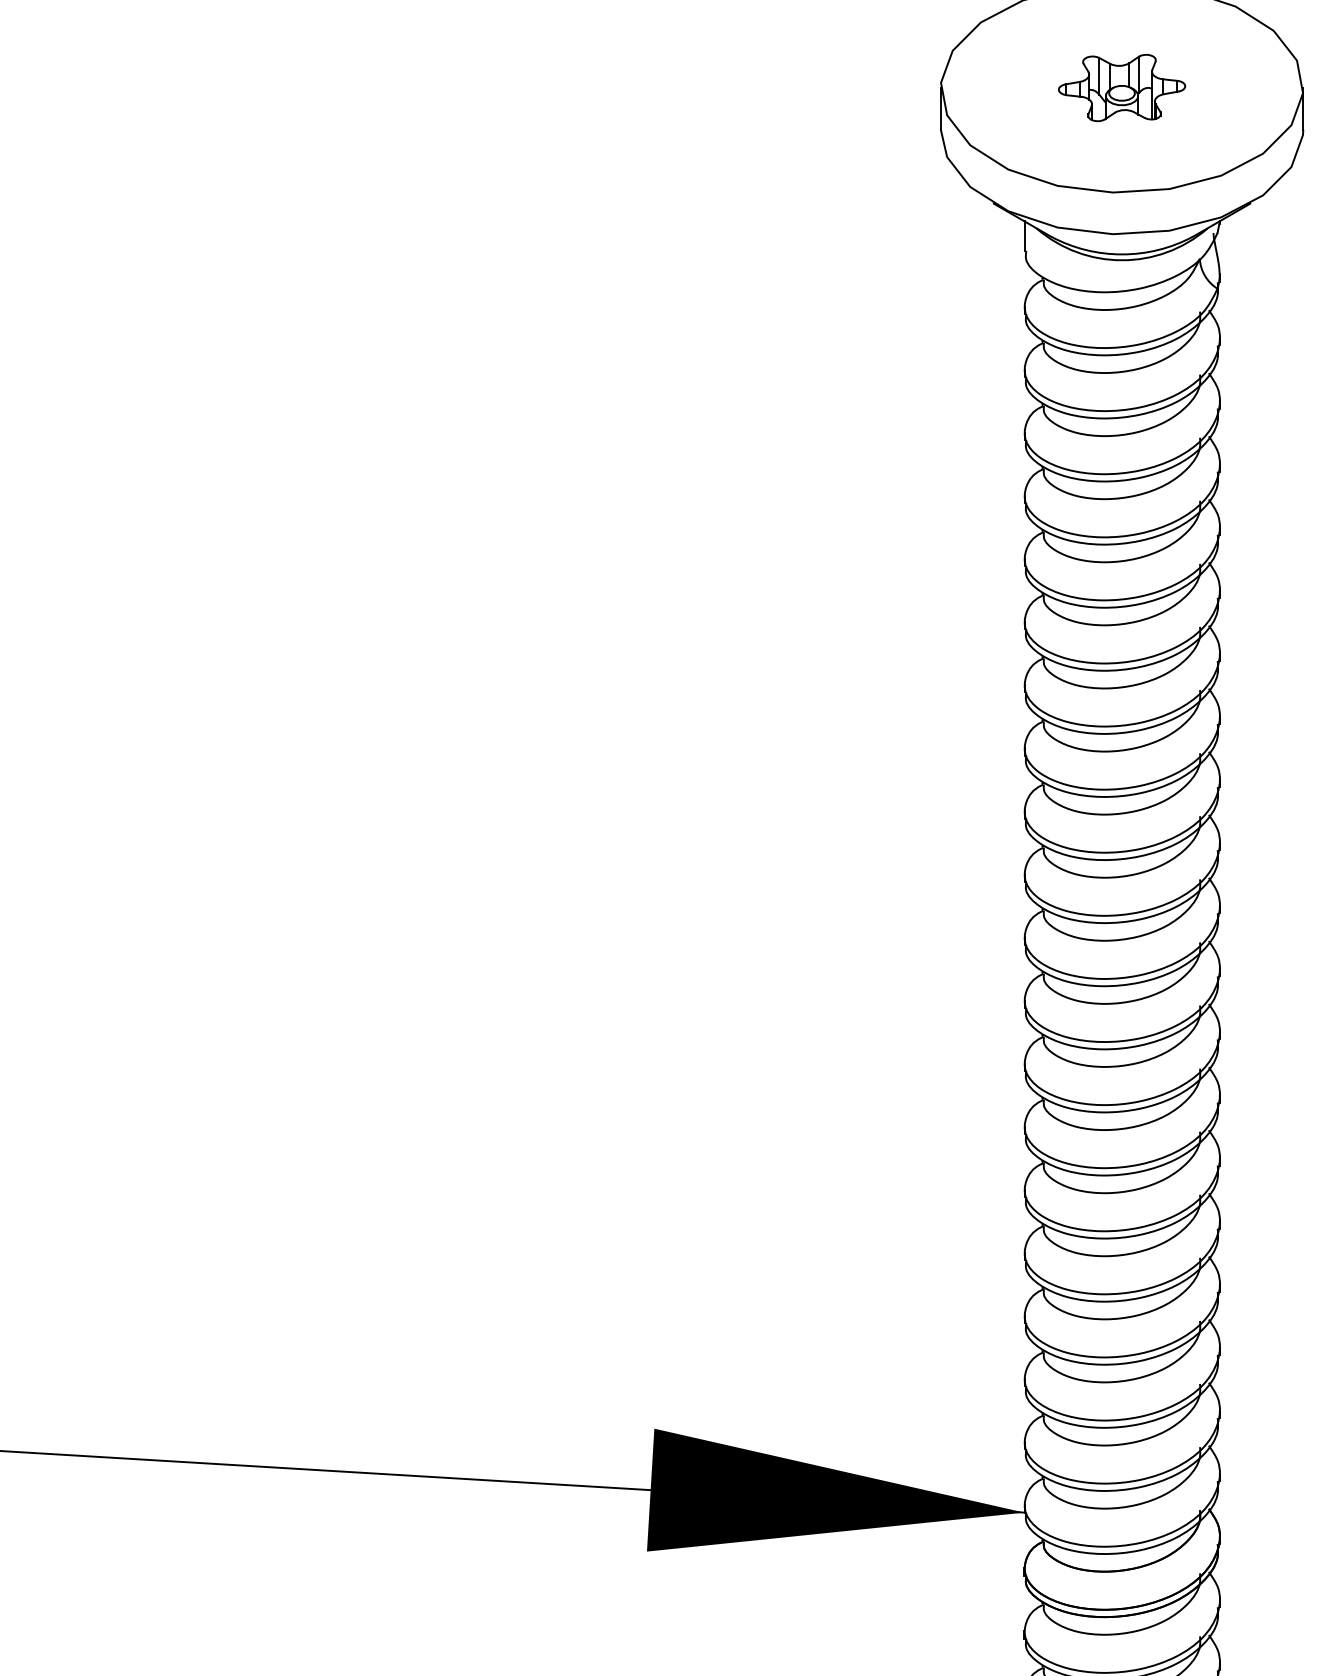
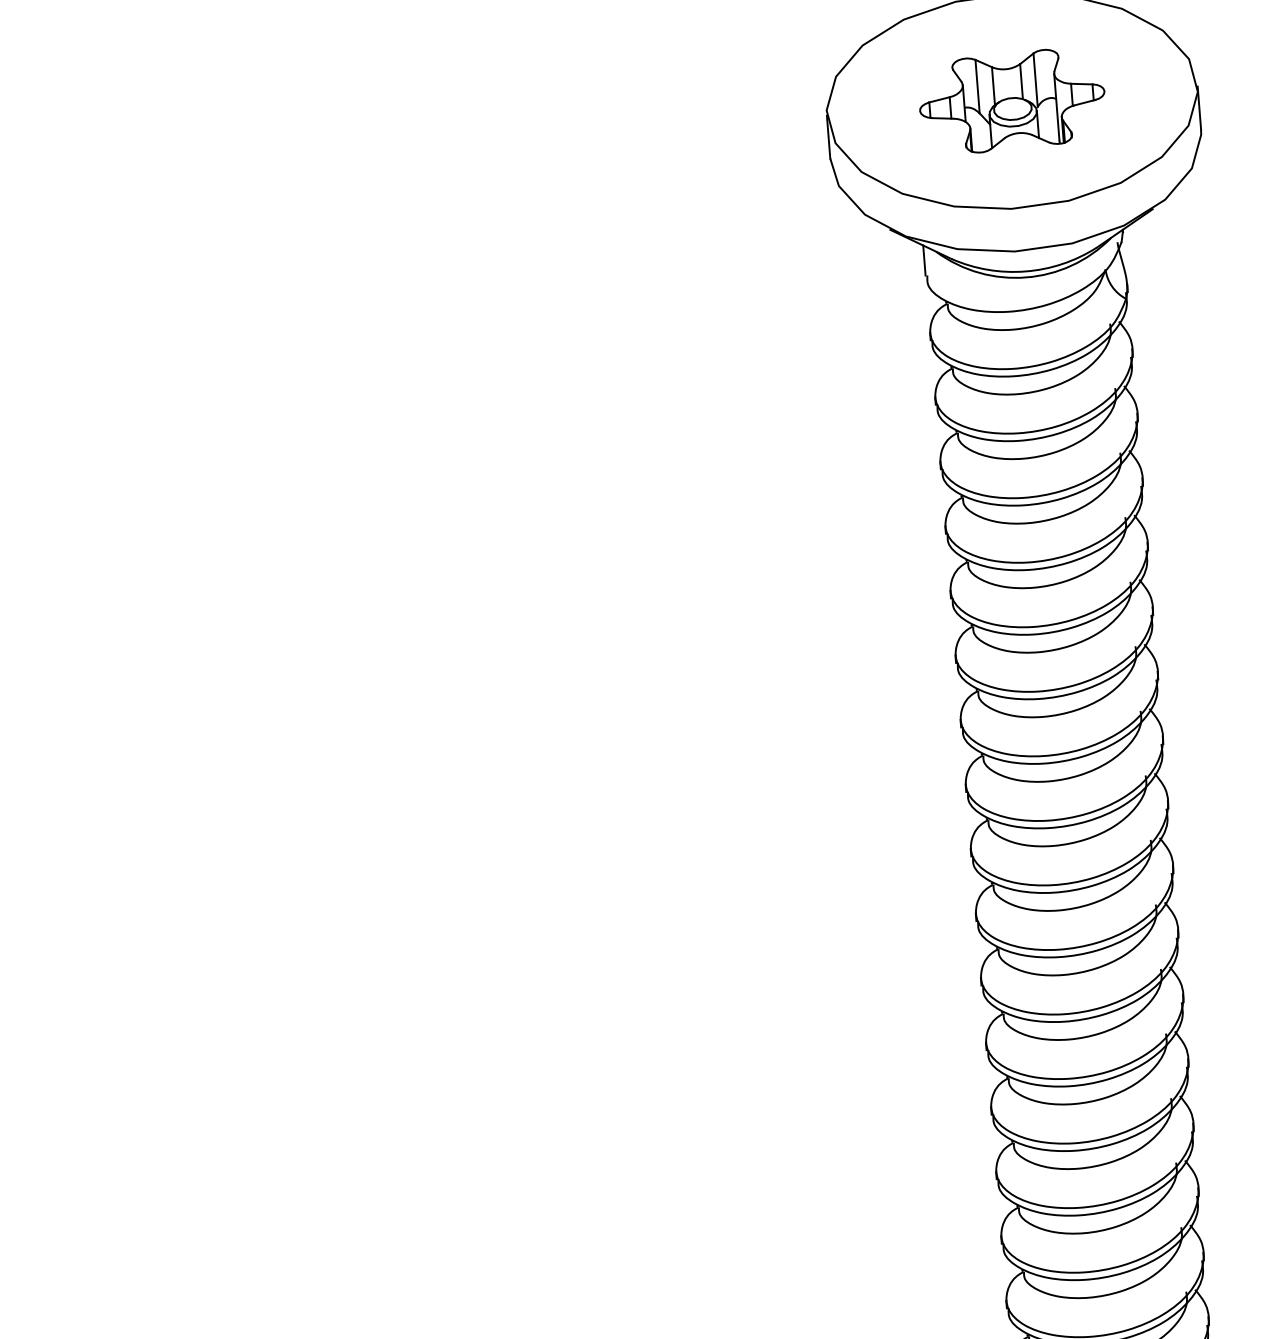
part: (1121, 87) -> (1011, 100), size x1.43

